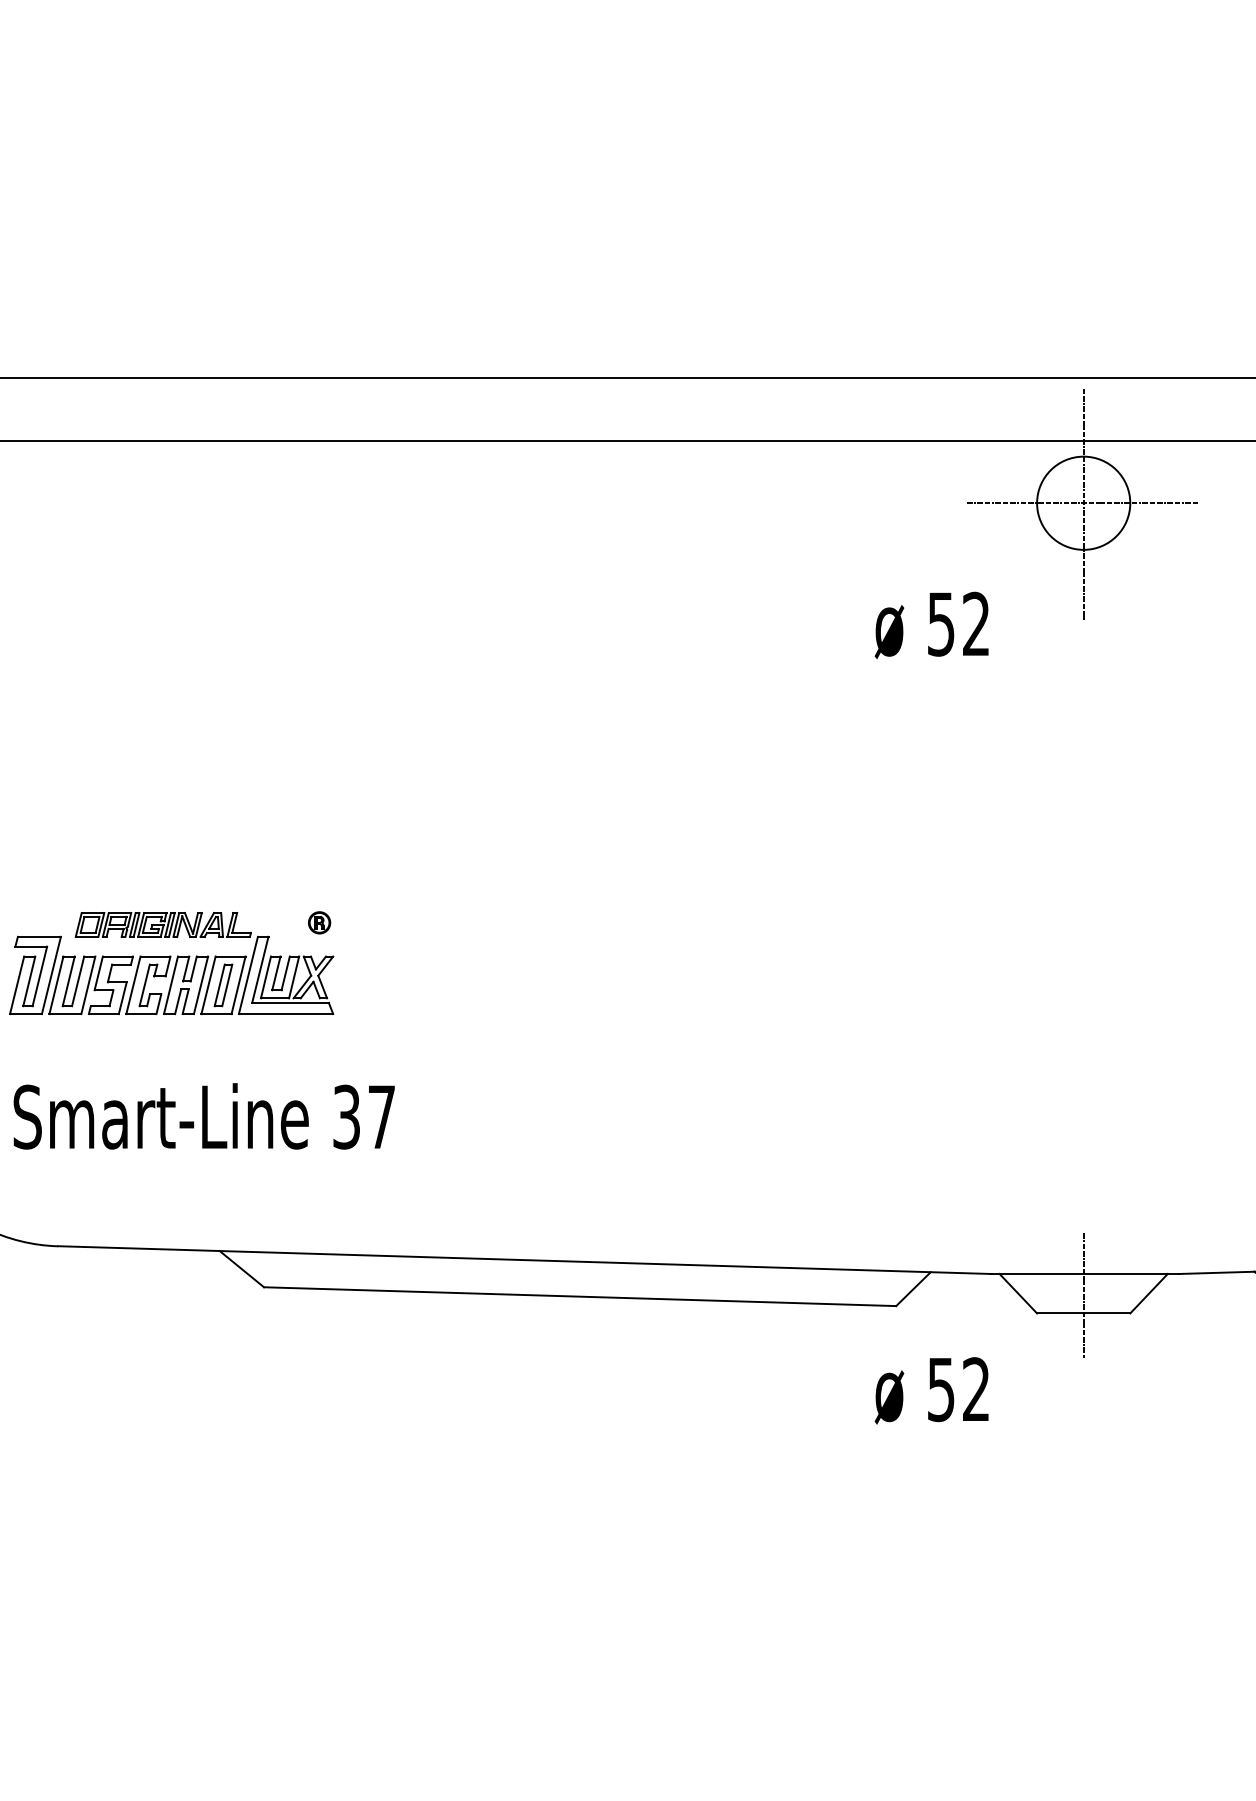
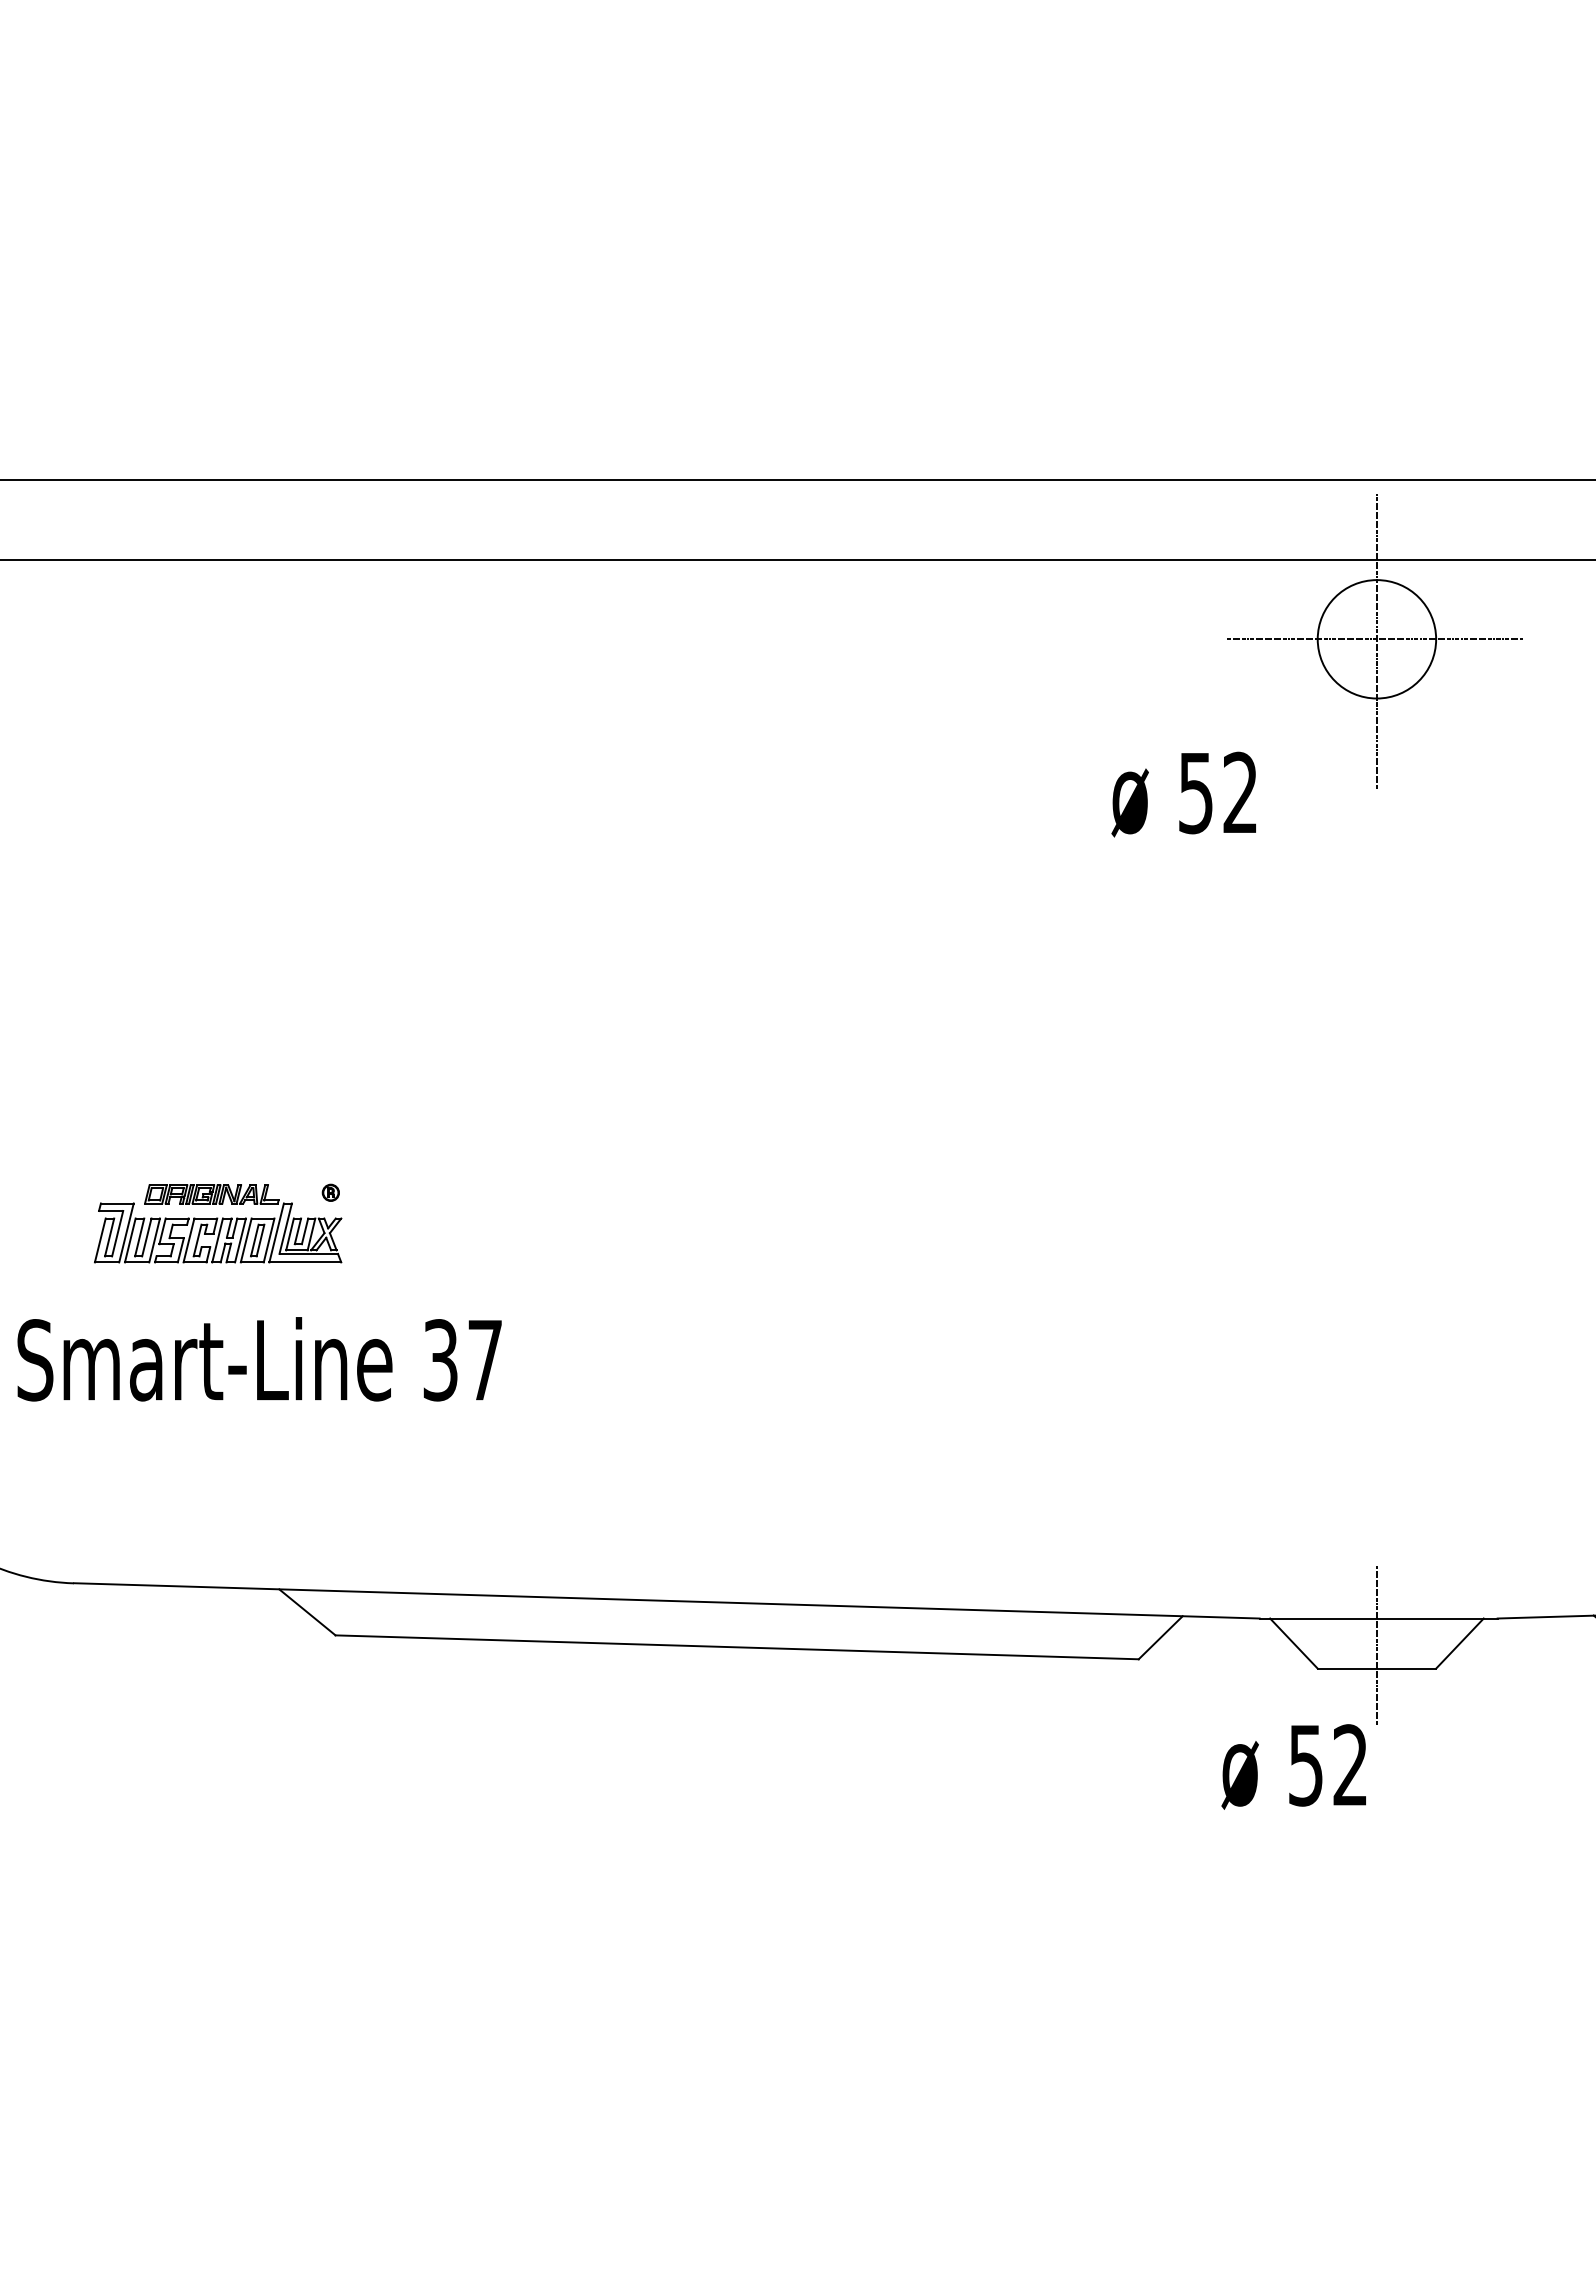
part: (171, 963) -> (217, 1223), size x0.6
text: (204, 1116) -> (259, 1359), moved
text: (931, 1390) -> (1293, 1766), moved

